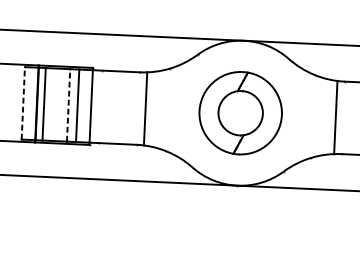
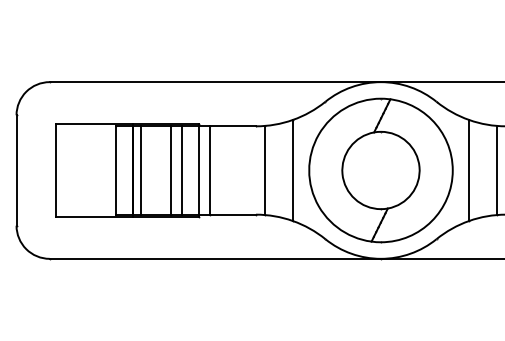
line: (22, 103) -> (115, 170), dashed -> solid
line: (68, 105) -> (171, 170), dashed -> solid
line: (100, 106) -> (209, 170), added
line: (168, 109) -> (292, 170), added
part: (240, 113) -> (380, 170), size x1.43
line: (313, 116) -> (469, 170), added

